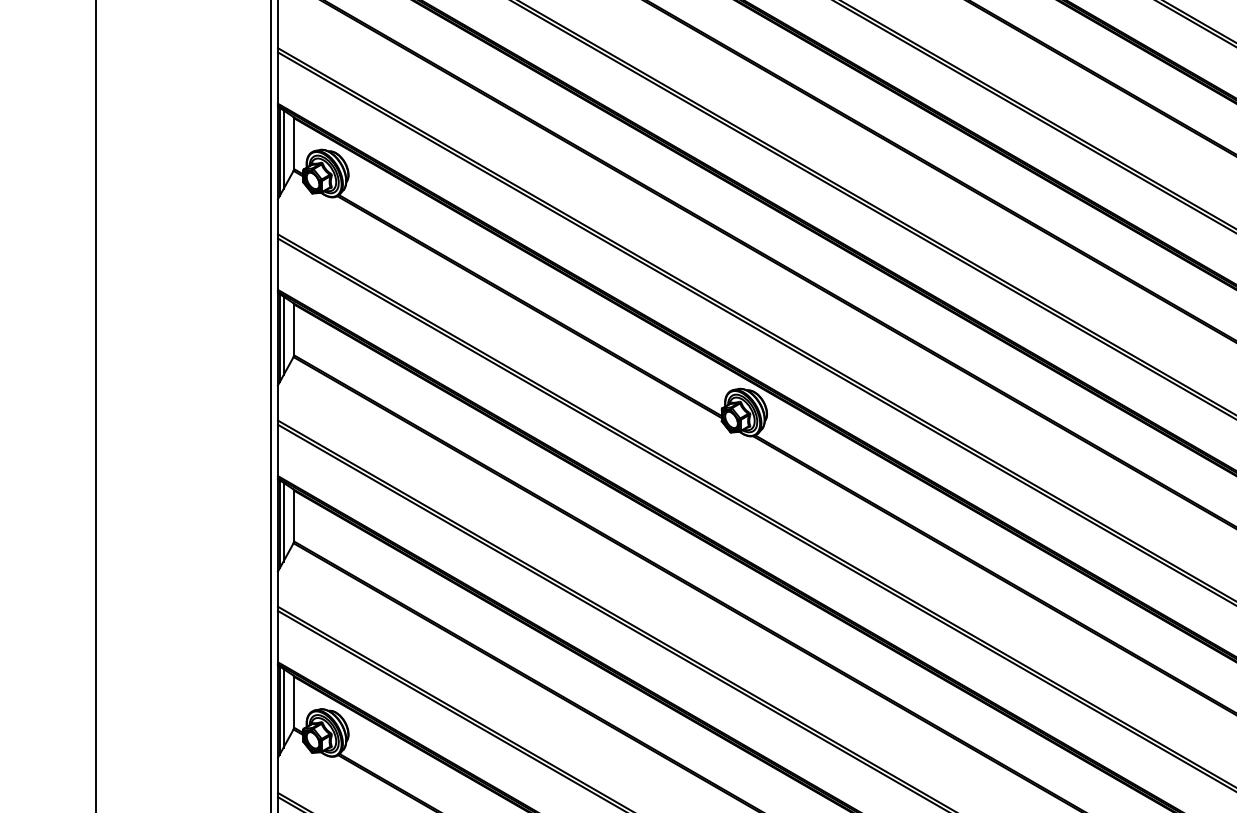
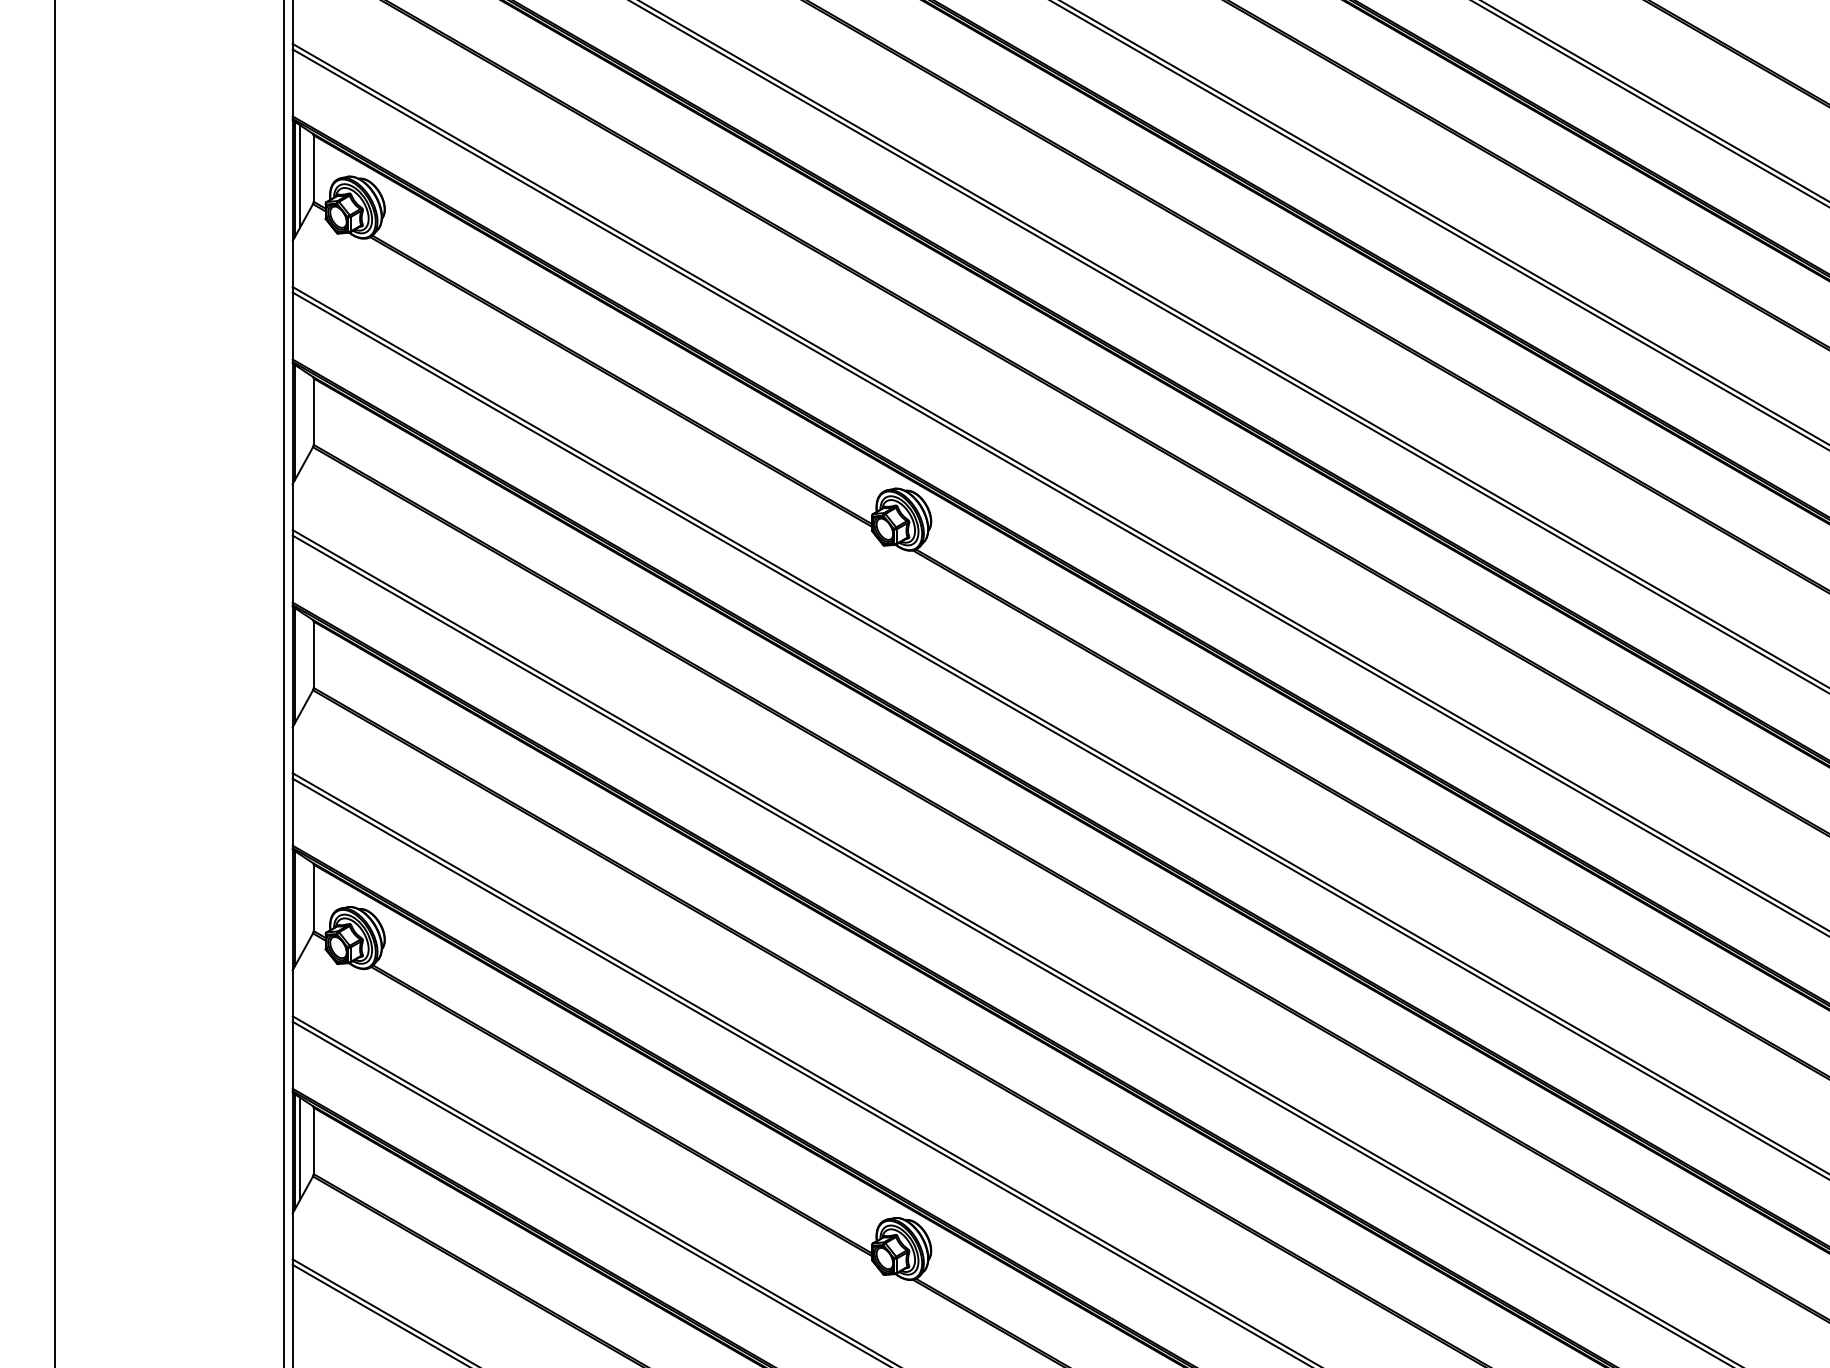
line: (283, 335) -> (299, 419), removed
line: (283, 521) -> (299, 662), removed
line: (283, 708) -> (299, 905), removed

